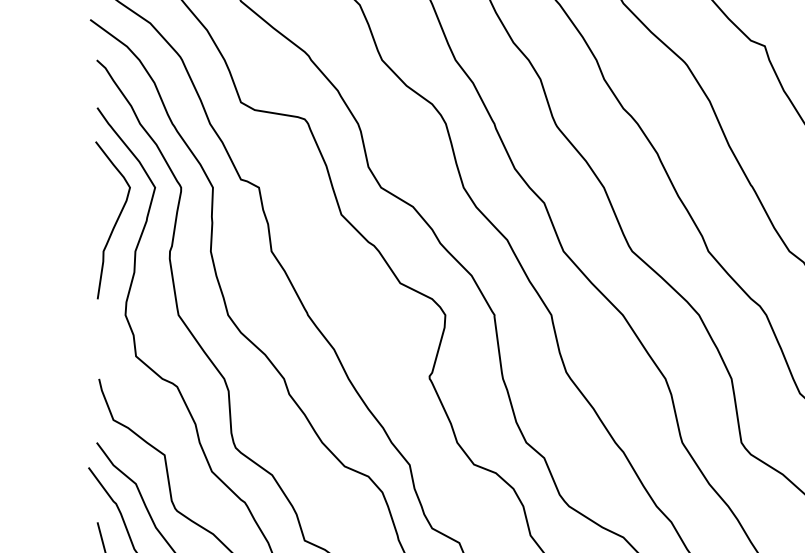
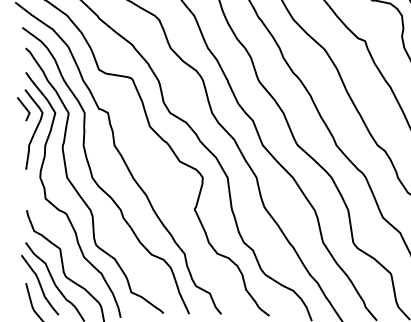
line: (94, 178) -> (24, 108), added

